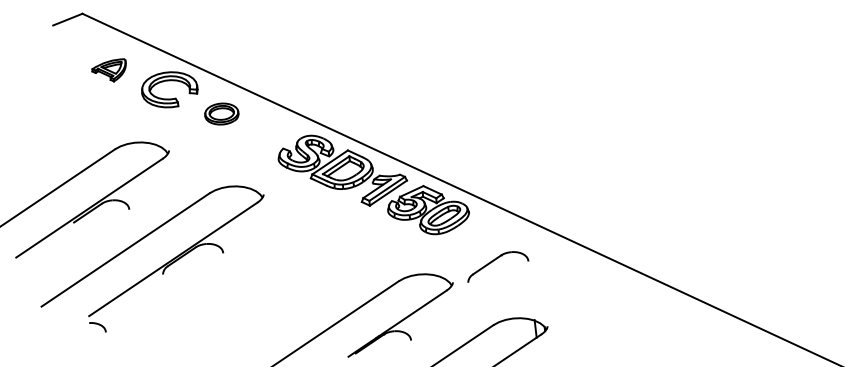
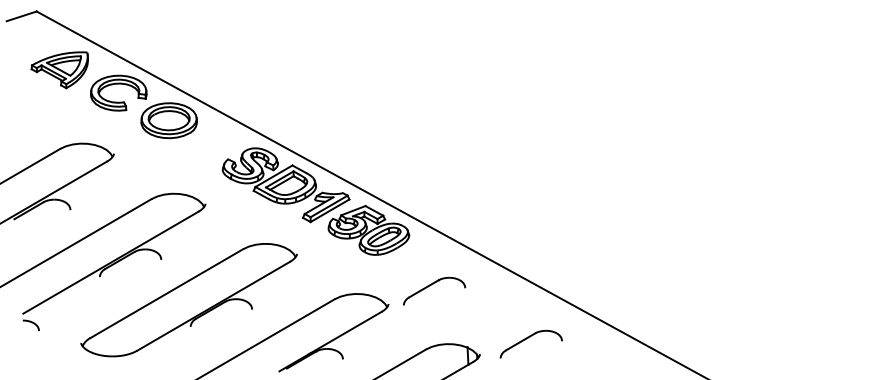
part: (109, 71) -> (59, 70), size x1.67
part: (221, 113) -> (168, 120), size x1.67
part: (253, 292) -> (188, 300), added
part: (597, 312) -> (530, 343), added

